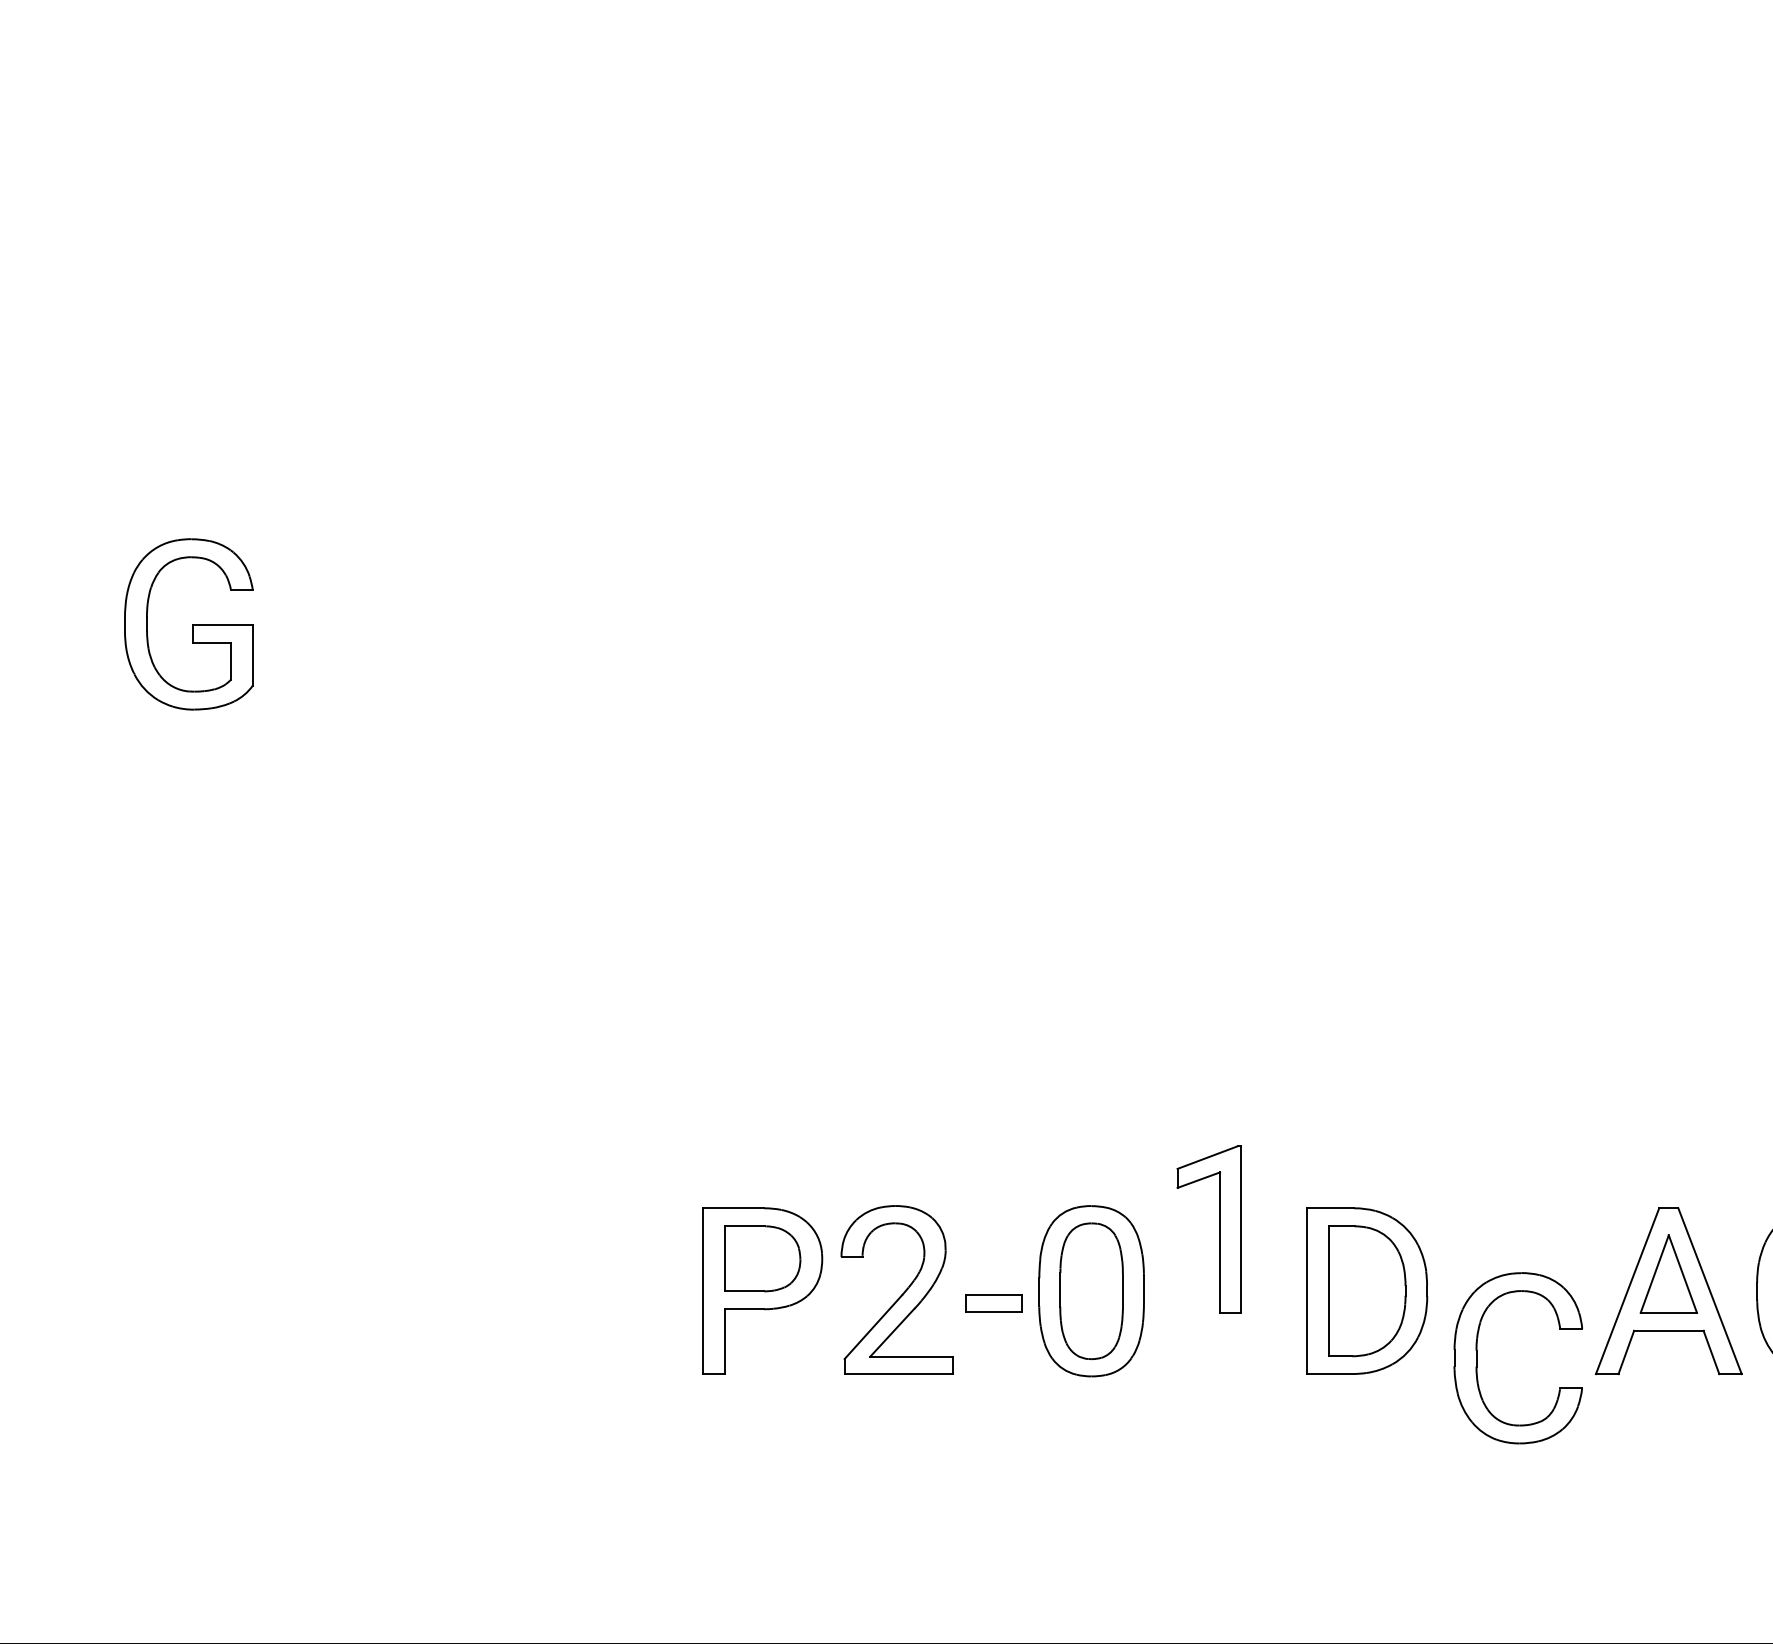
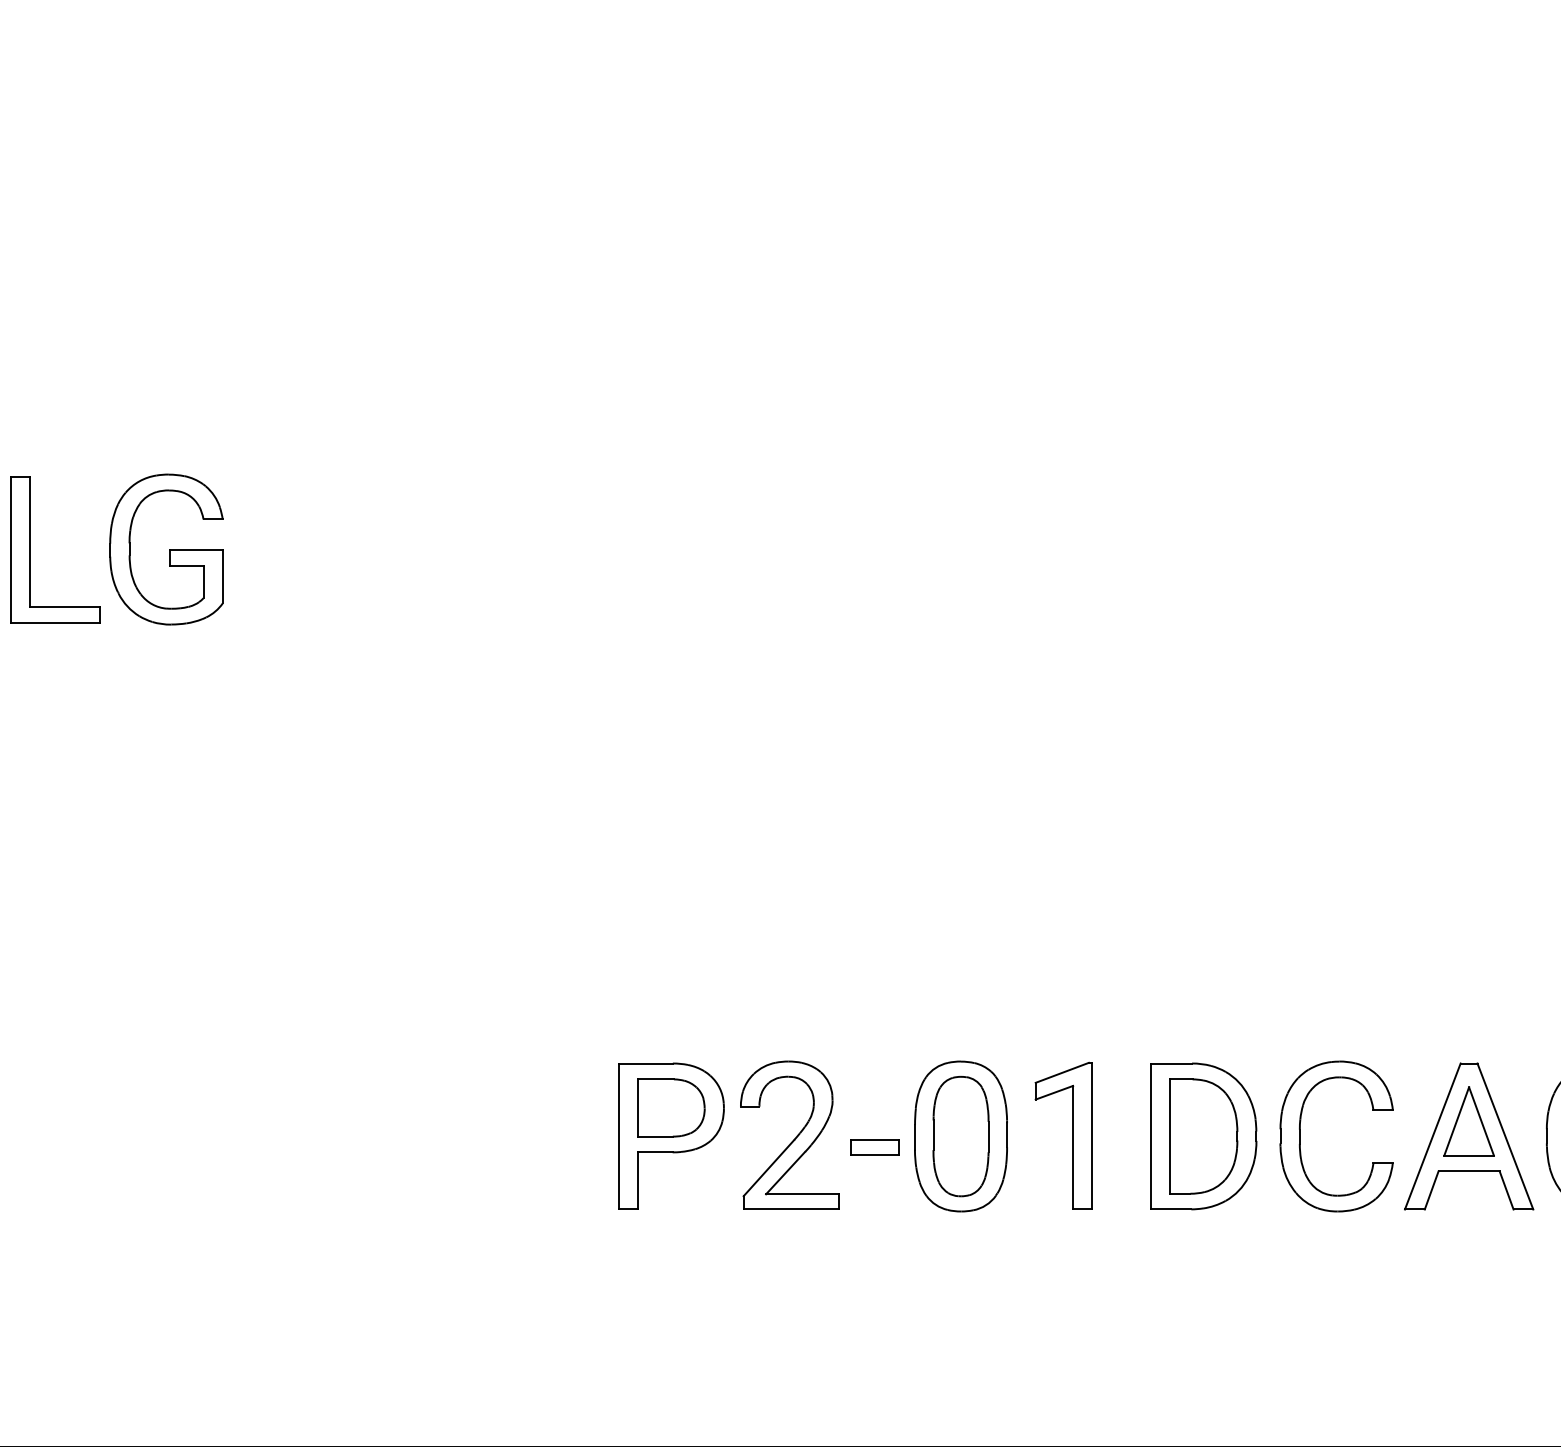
part: (34, 624) -> (30, 549), added
part: (1219, 1228) -> (1072, 1135), moved
part: (1477, 1358) -> (1300, 1136), moved

